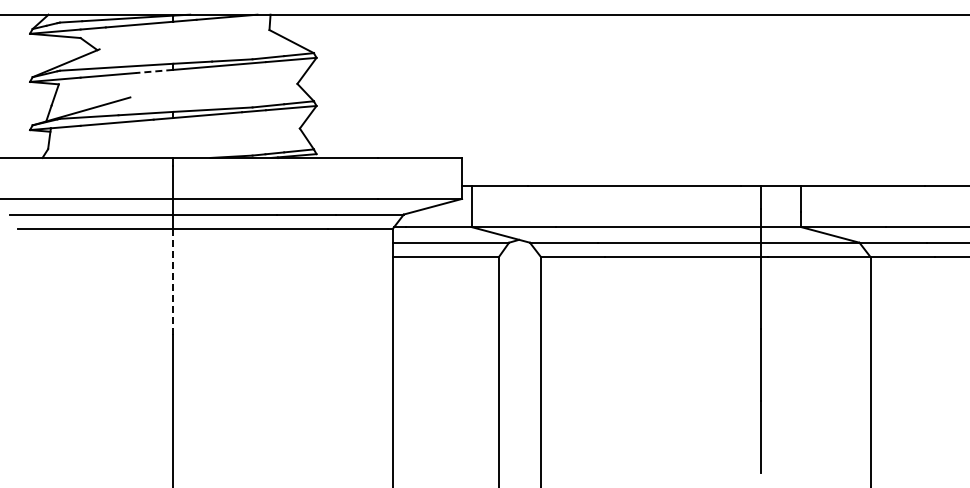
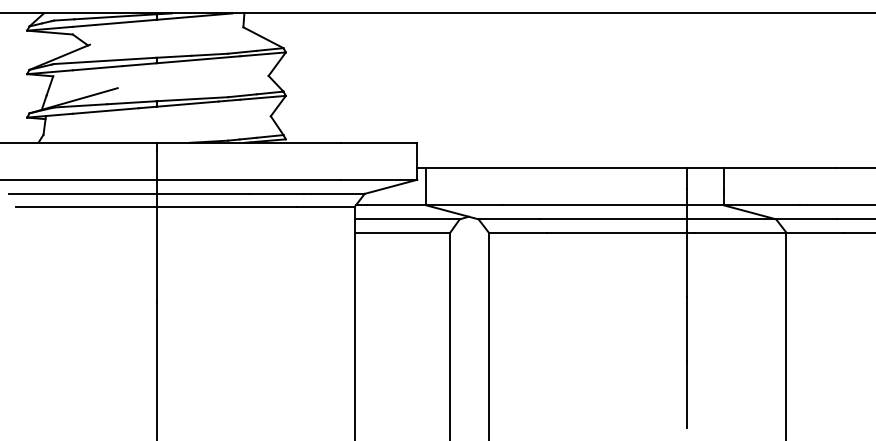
line: (154, 71) -> (139, 64), dashed -> solid
line: (173, 281) -> (156, 254), dashed -> solid

